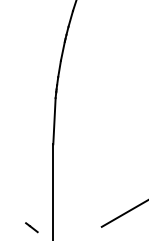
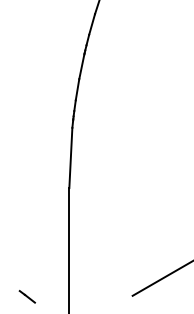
line: (31, 227) -> (26, 296), moved

